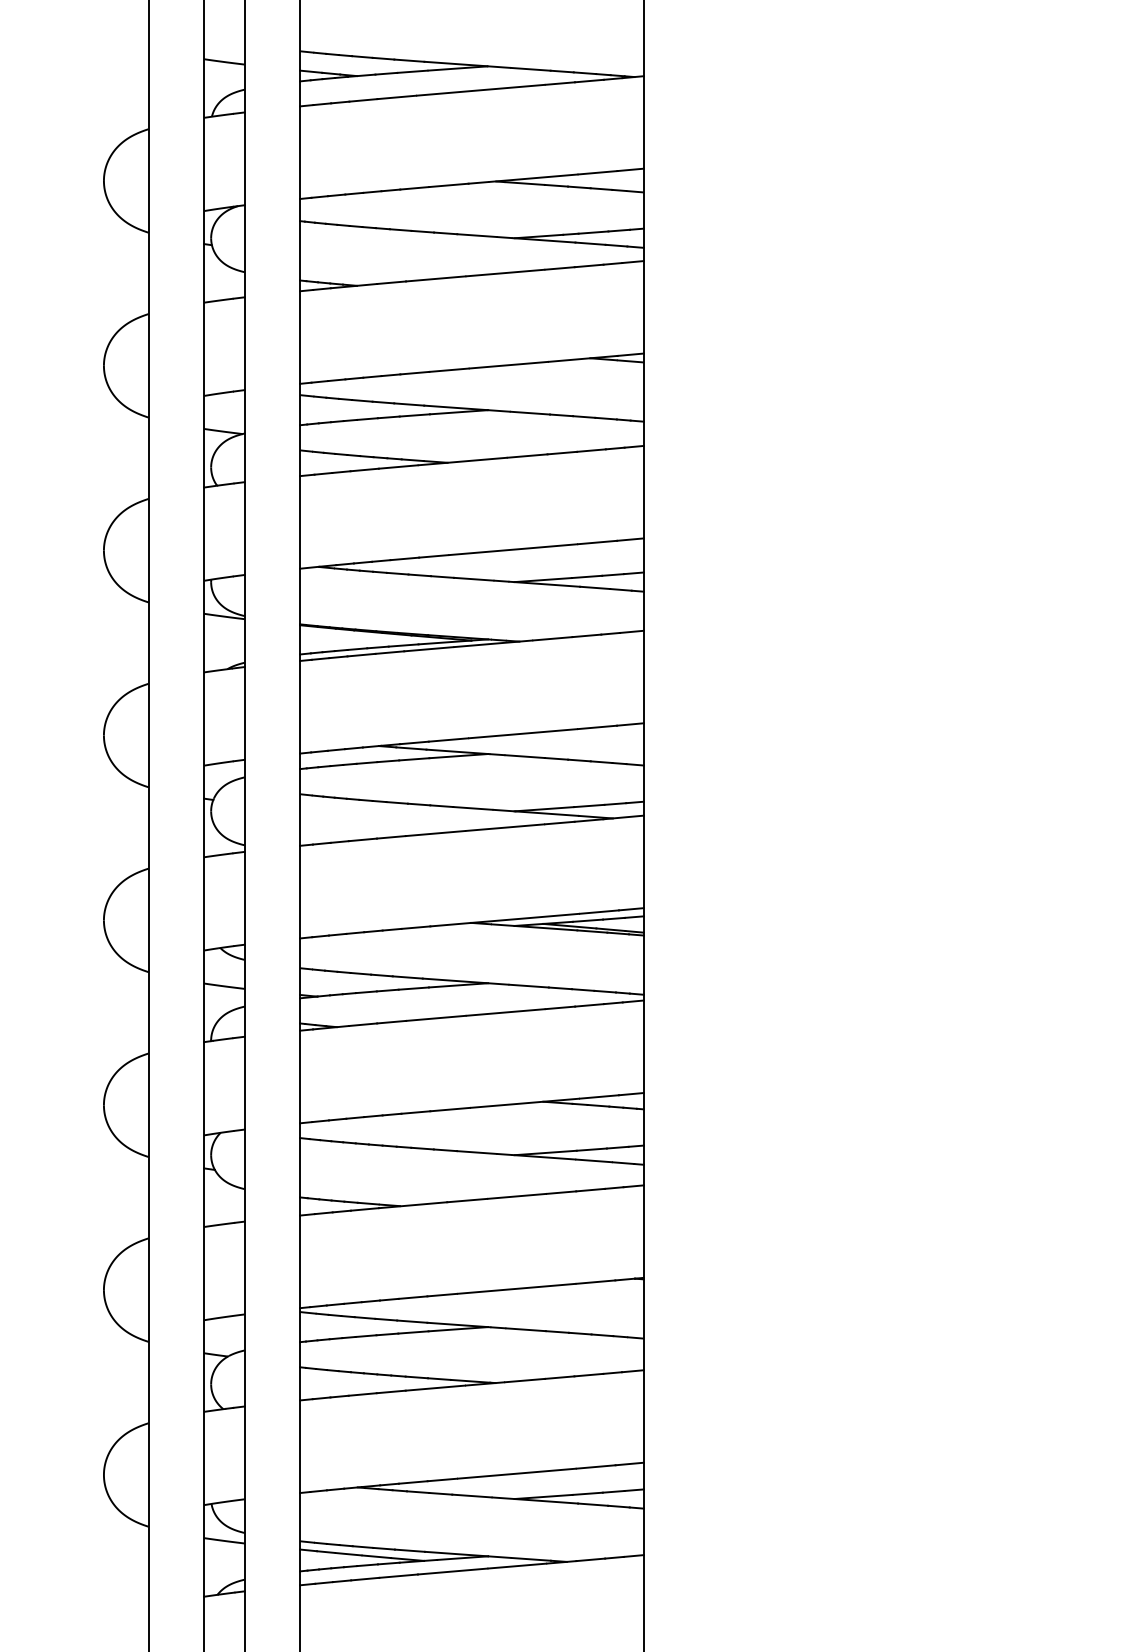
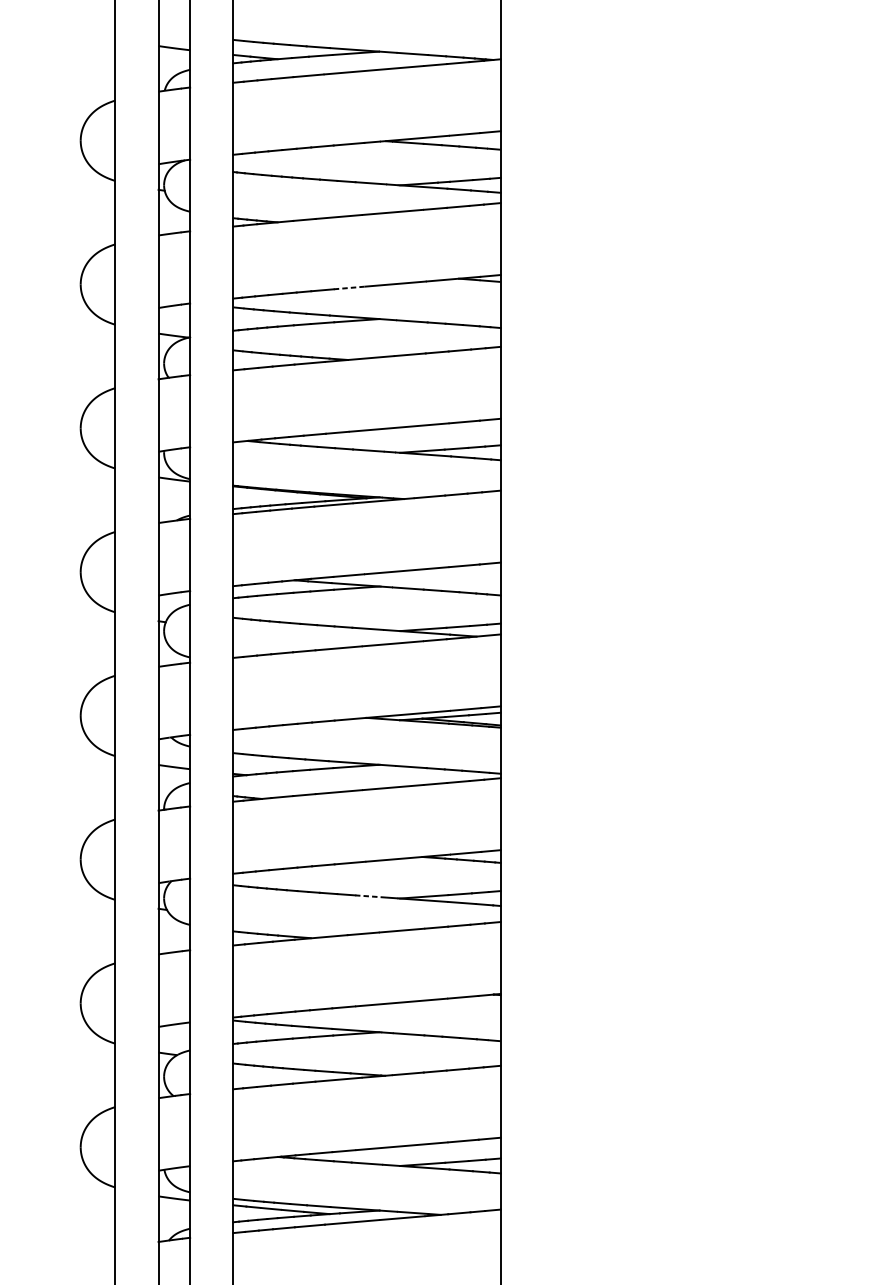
line: (448, 370) -> (348, 288), solid -> dashed
line: (476, 1152) -> (370, 896), solid -> dashed

